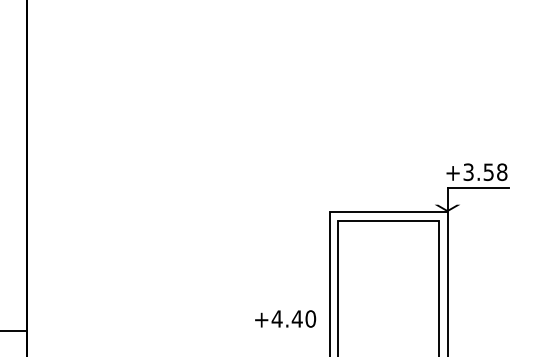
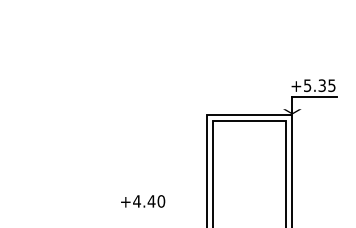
text: (485, 171) -> (319, 85), +3.58 -> +5.35
text: (285, 318) -> (143, 201), moved

